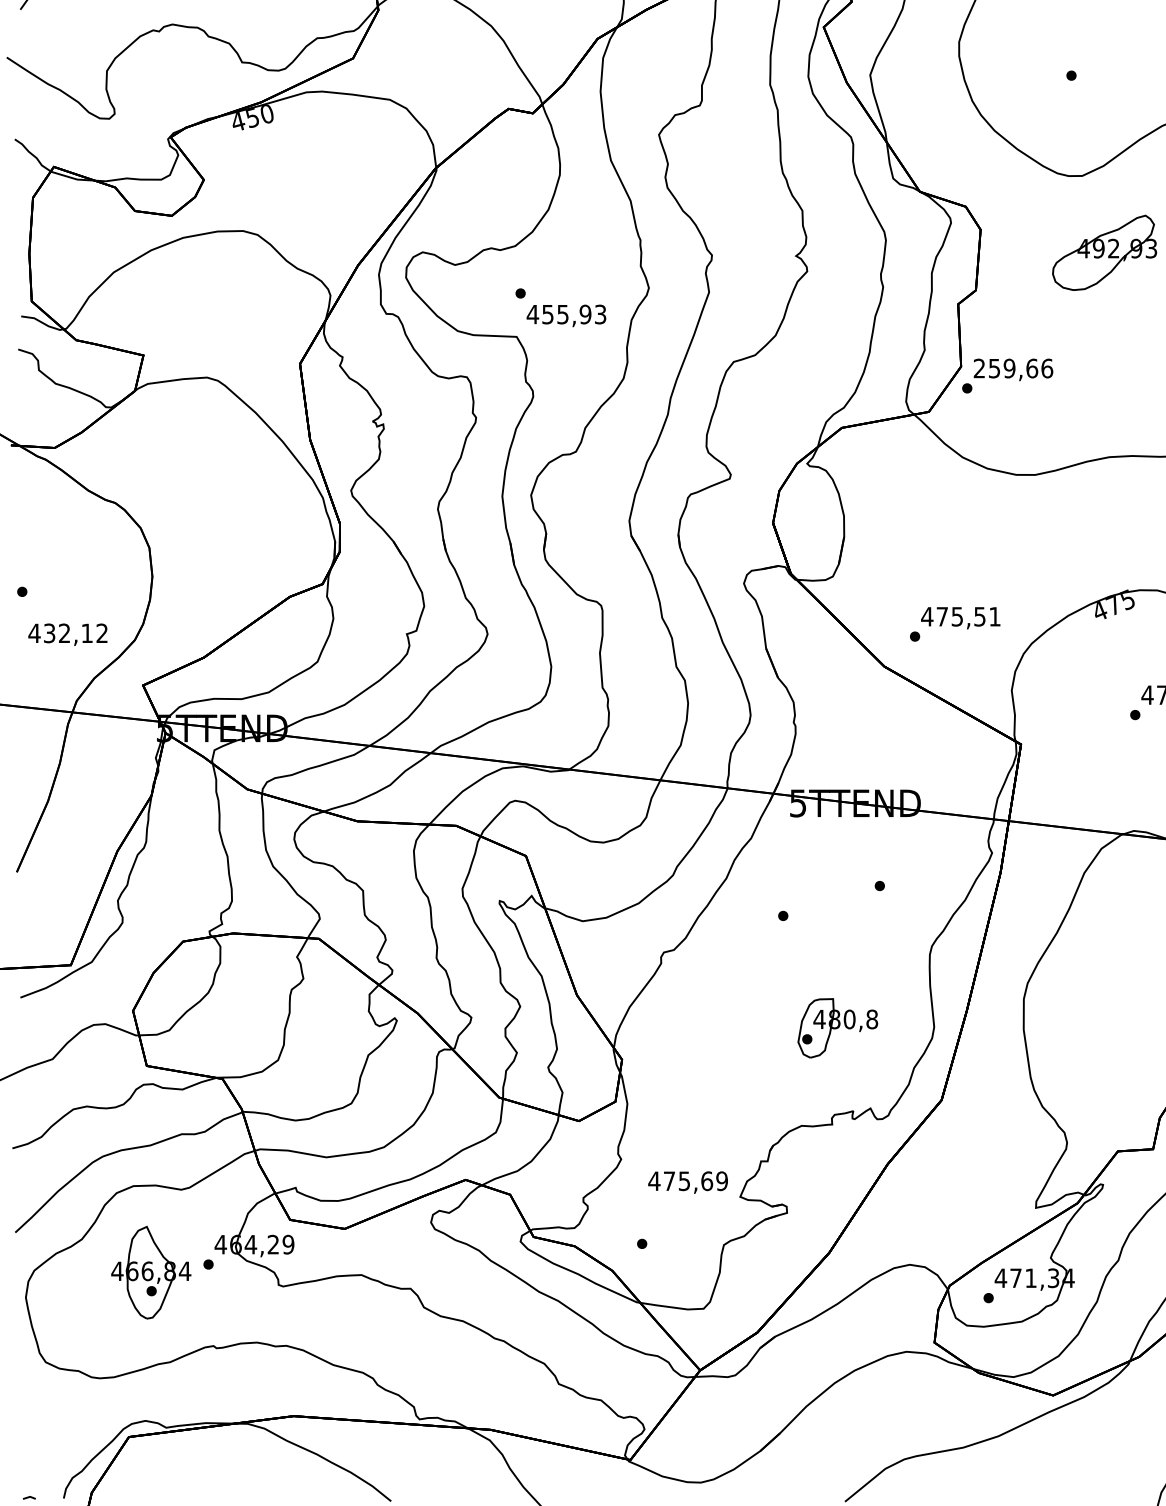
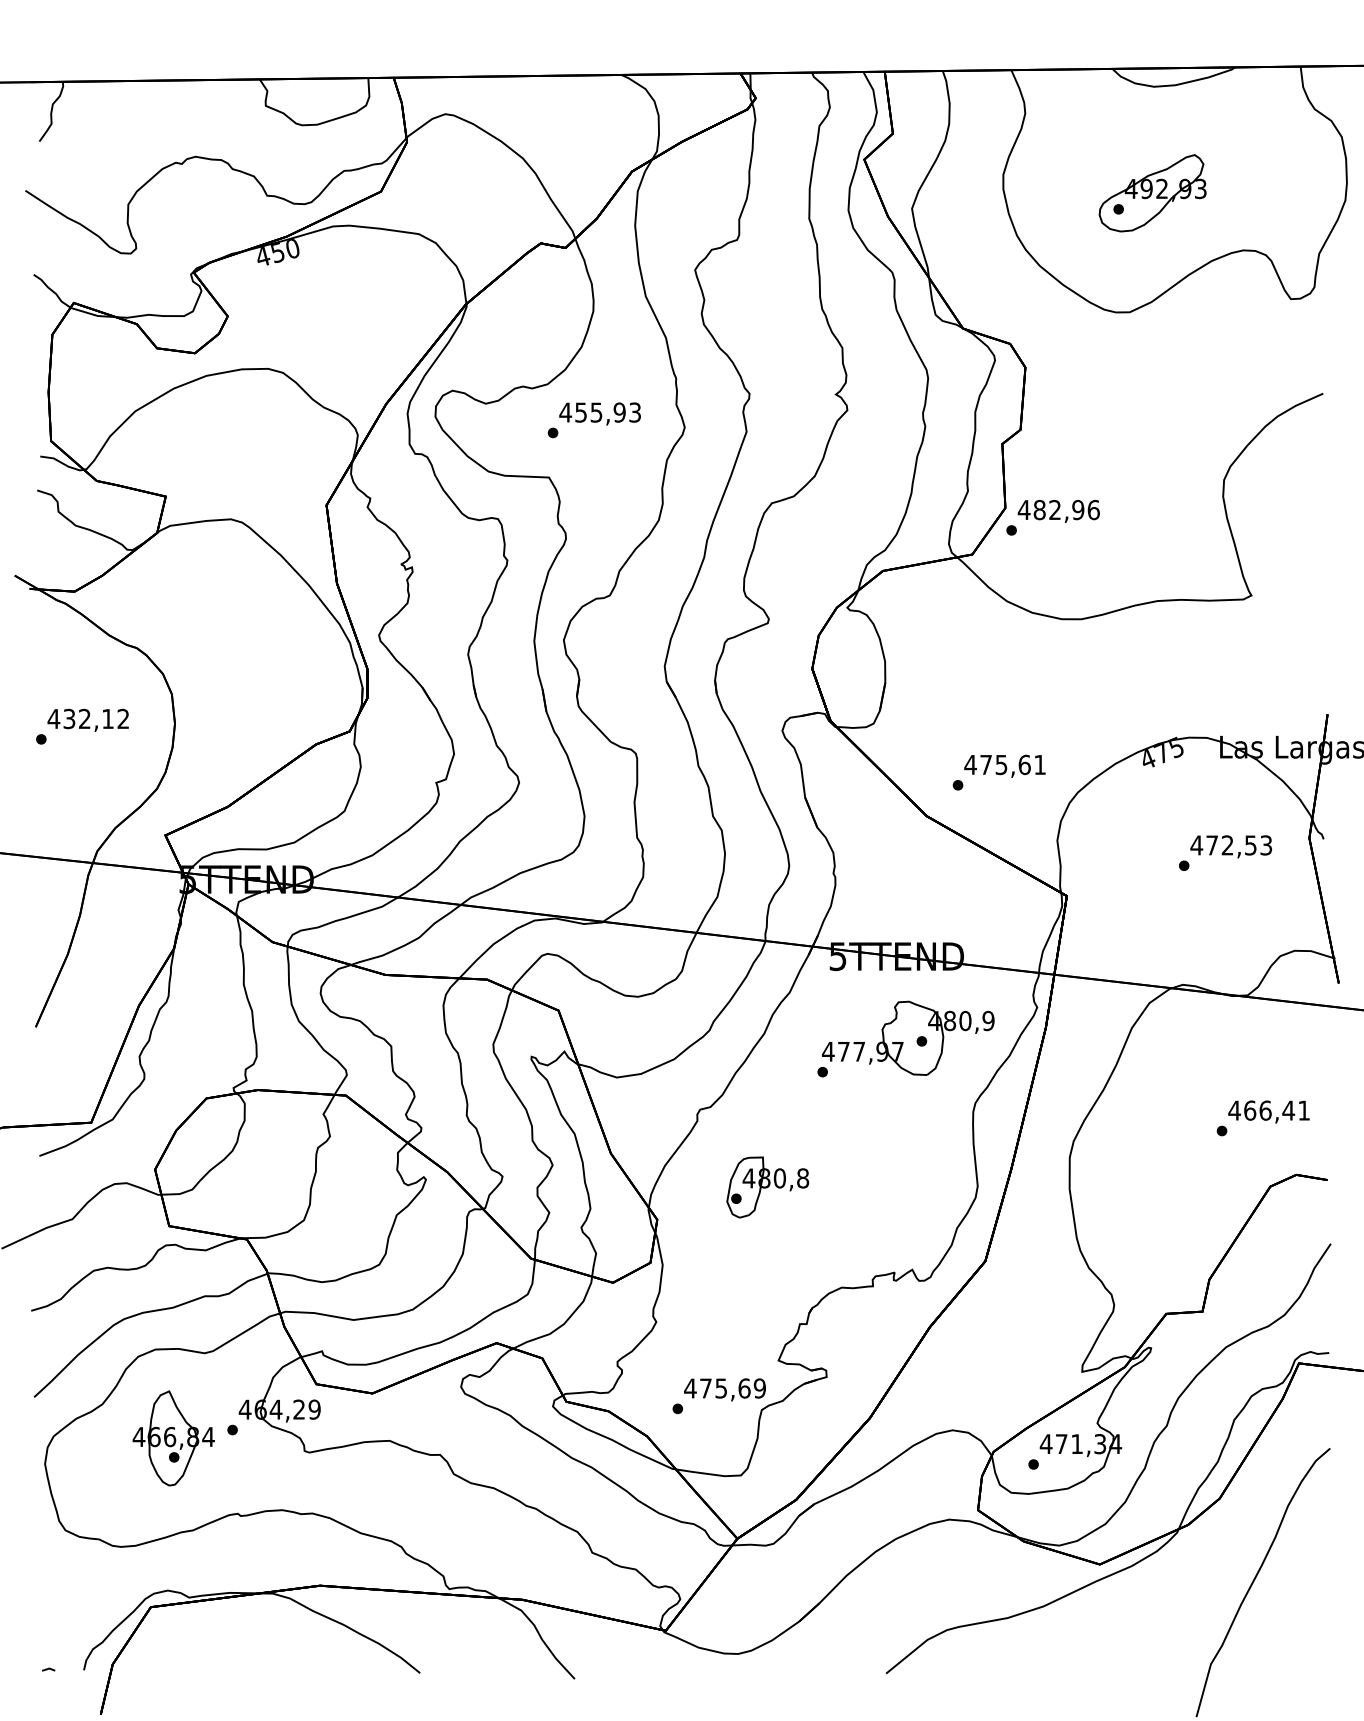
part: (1104, 253) -> (1152, 193), moved
text: (565, 315) -> (599, 413), moved
text: (1005, 368) -> (1050, 509), 259,66 -> 482,96
text: (979, 616) -> (1024, 764), 475,51 -> 475,61
text: (67, 633) -> (87, 719), moved
part: (866, 882) -> (908, 1037), added
part: (837, 1028) -> (767, 1187), moved
text: (687, 1182) -> (724, 1389), moved

